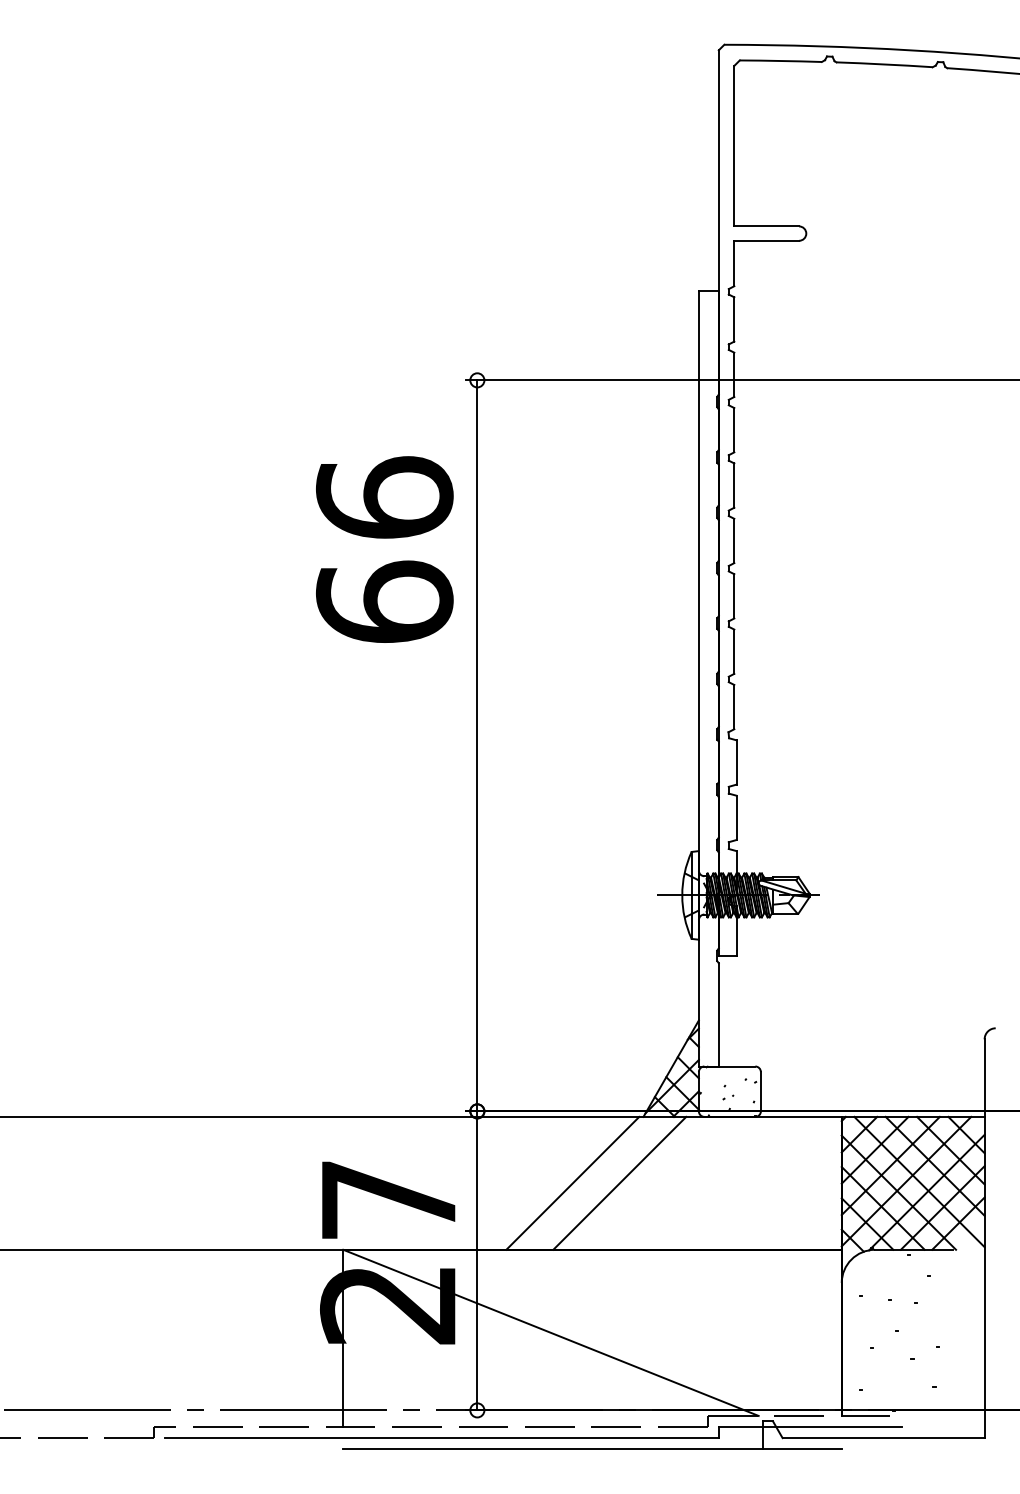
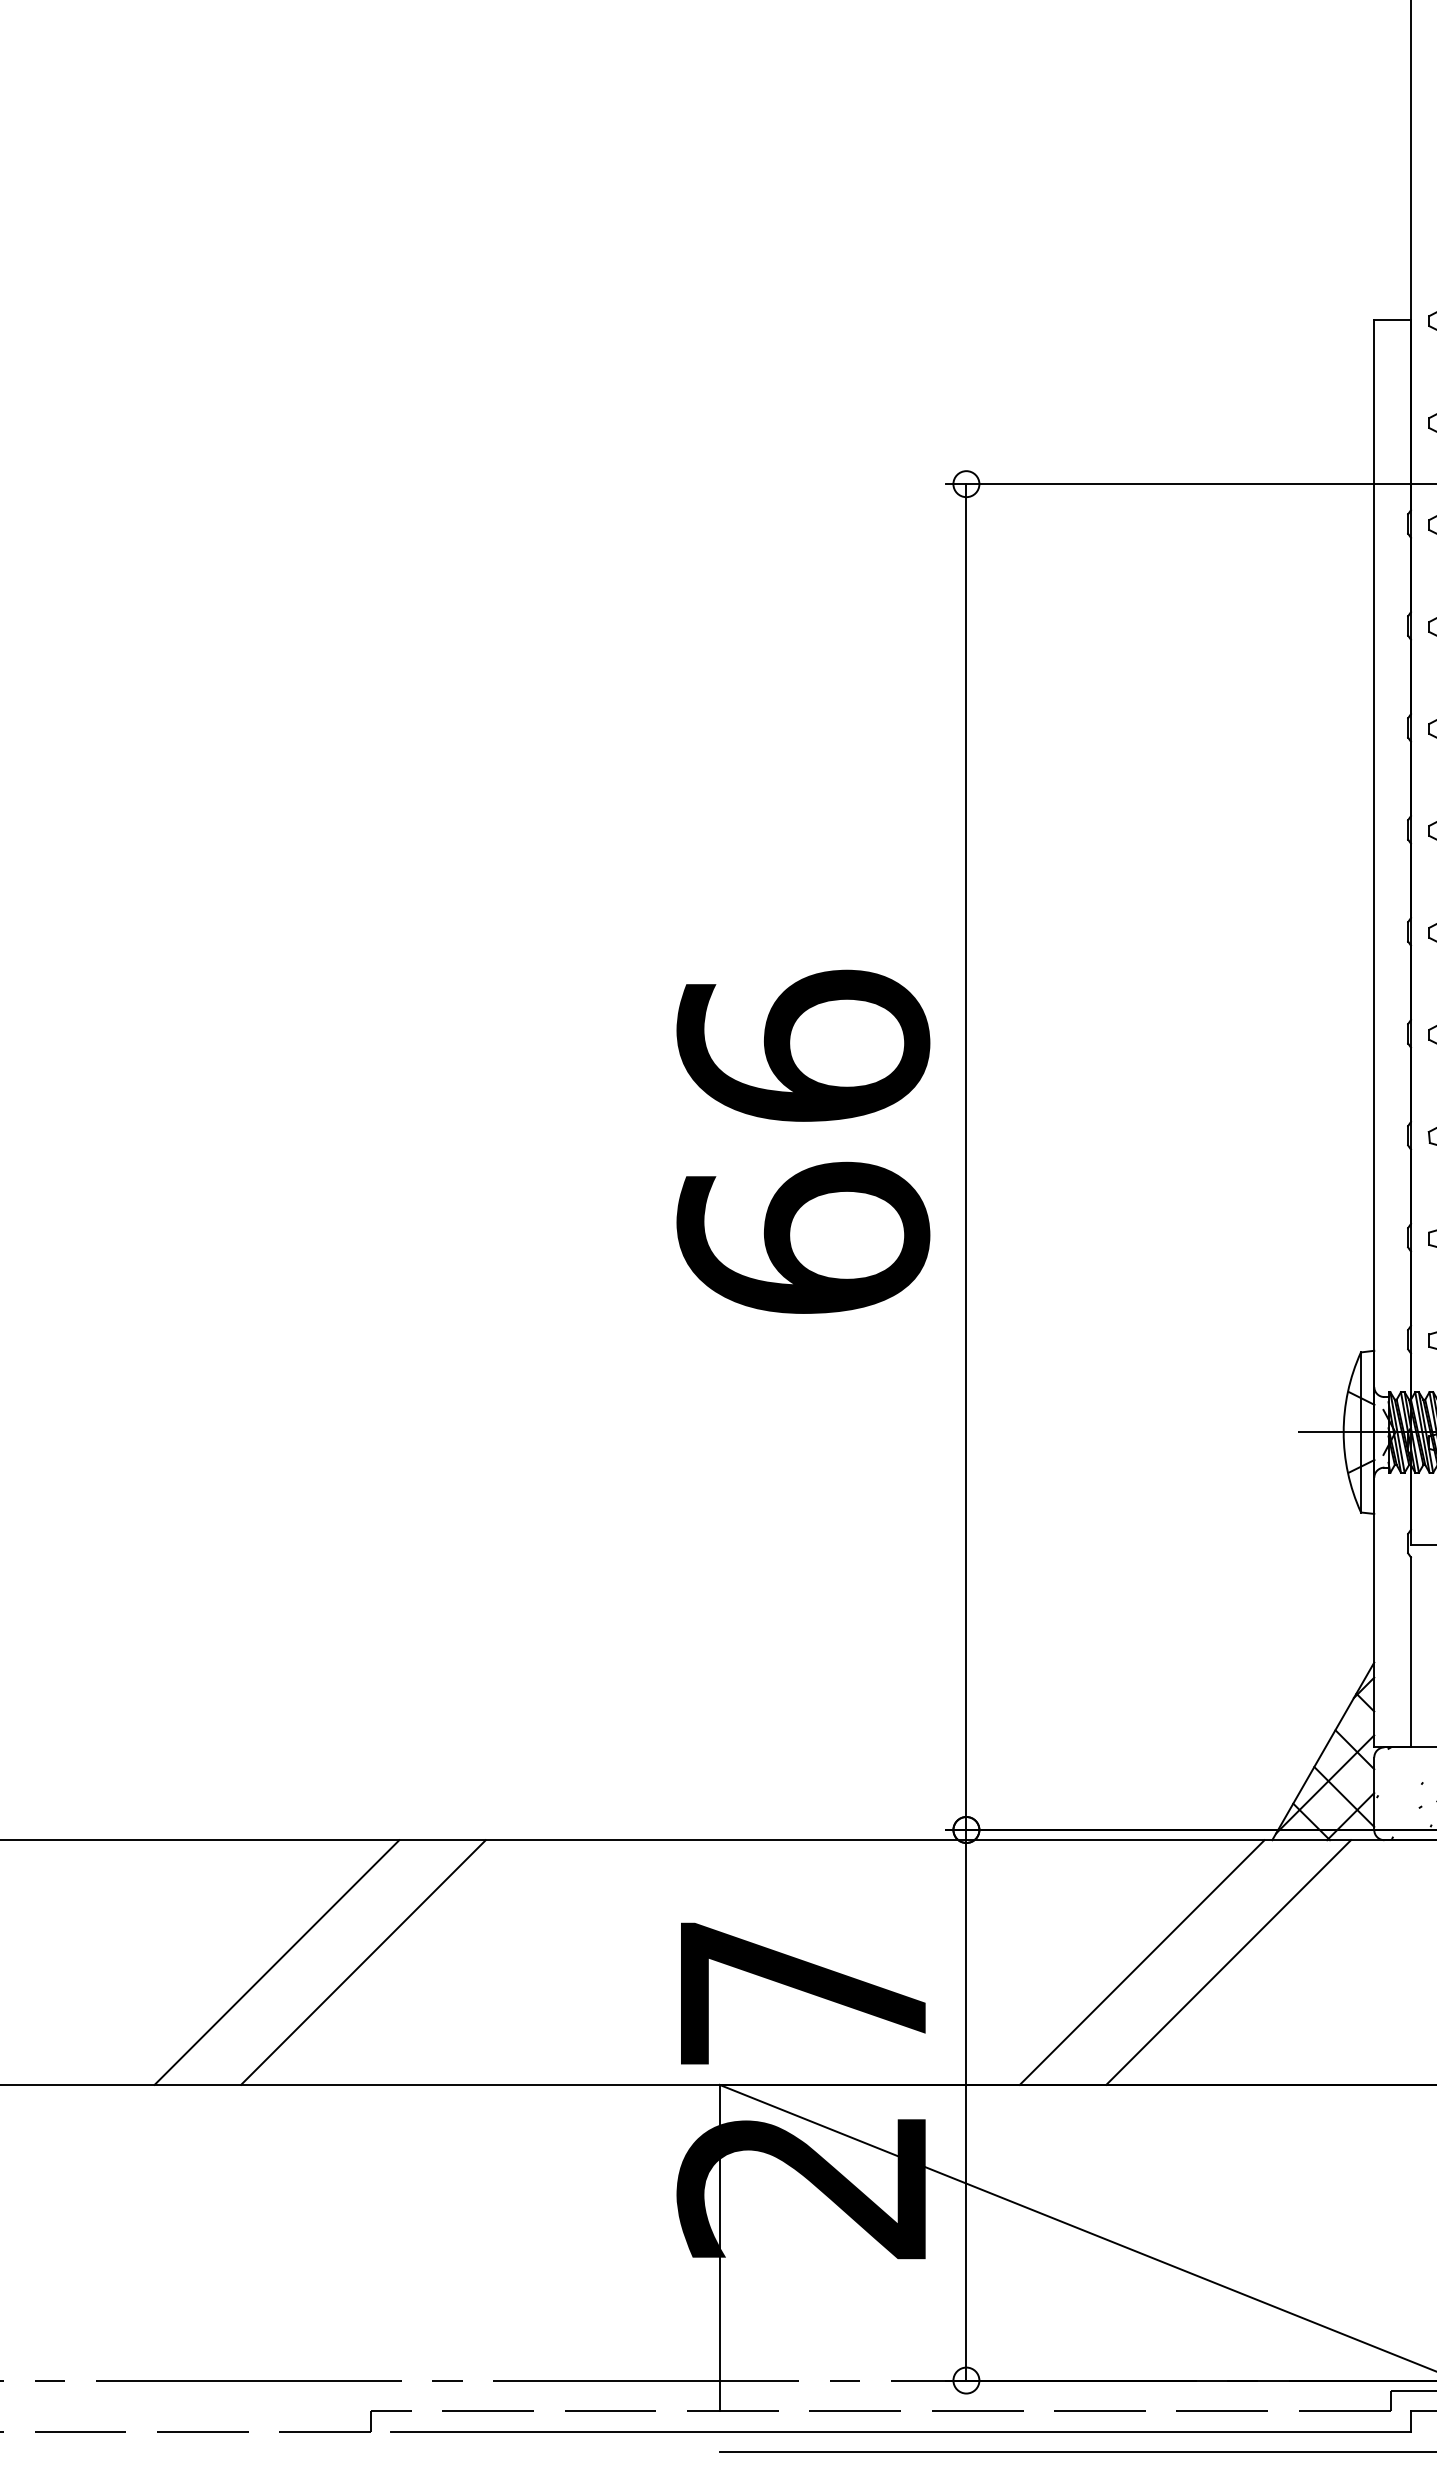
text: (384, 549) -> (802, 1141), moved
line: (102, 1182) -> (276, 1960), added
line: (149, 1182) -> (362, 1960), added

